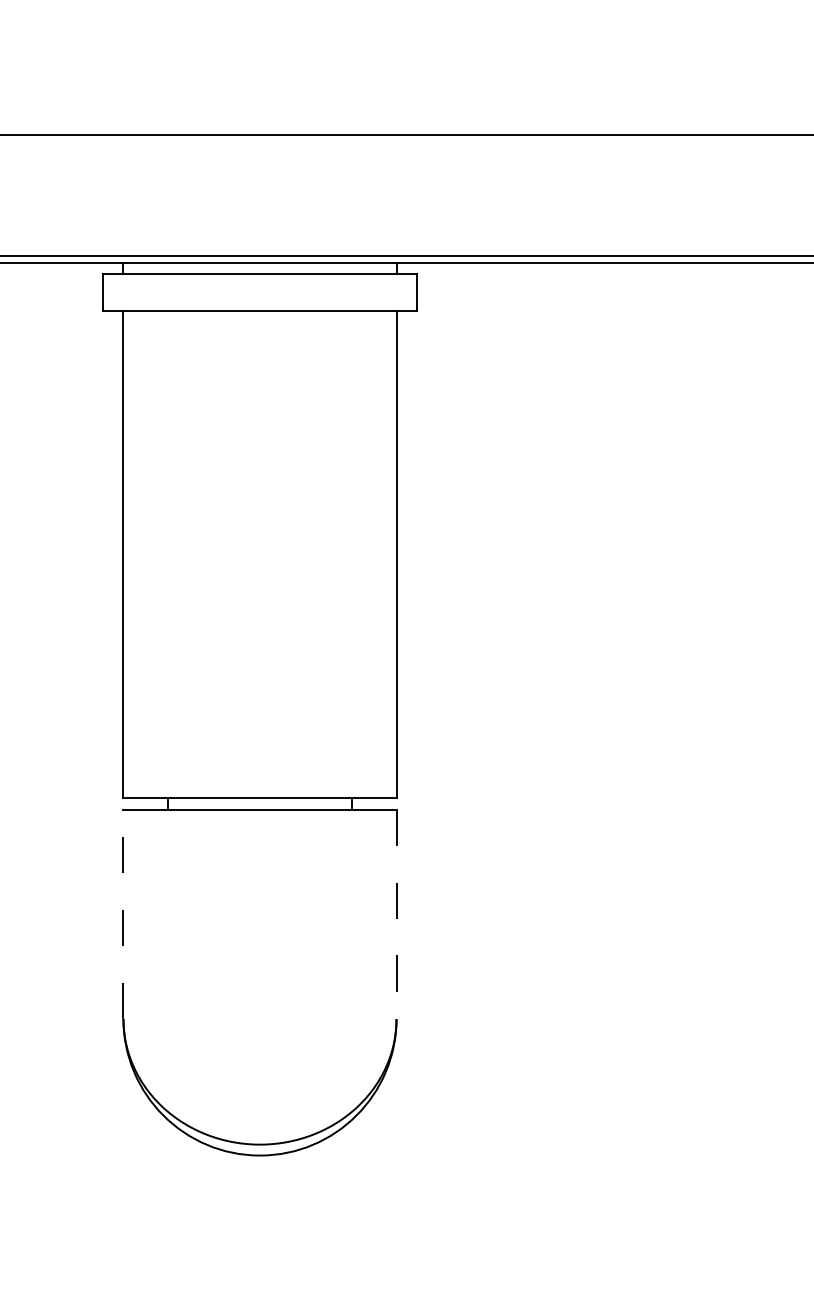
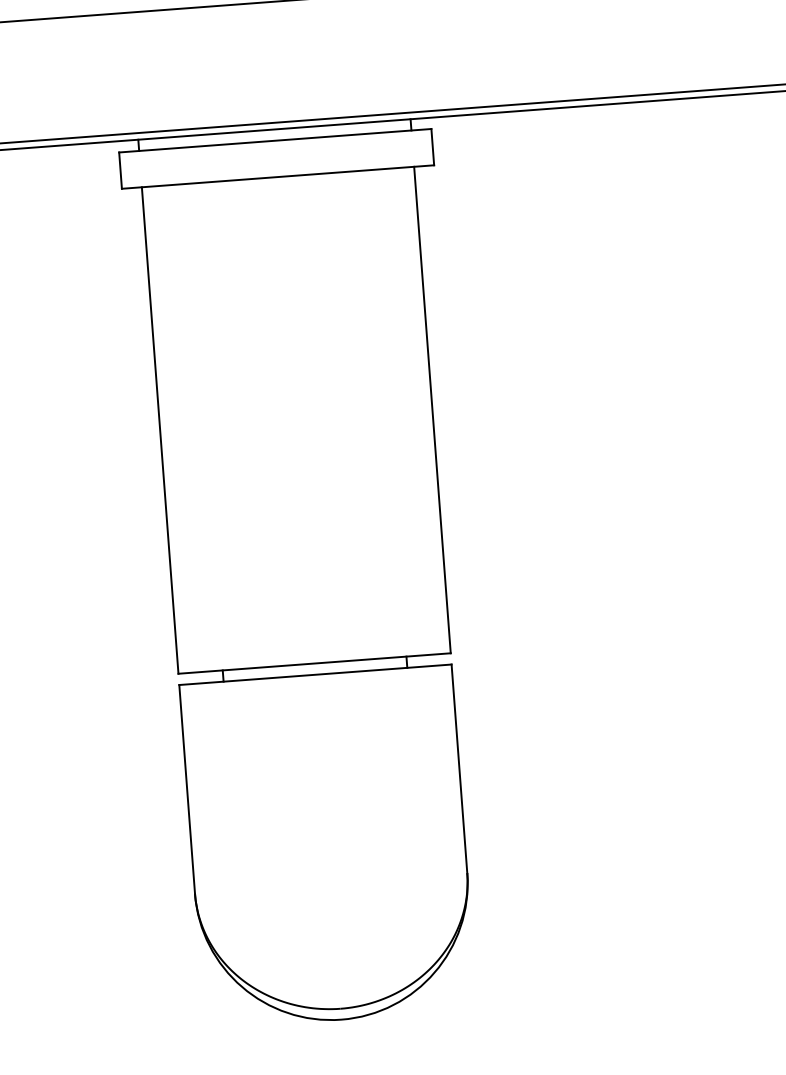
line: (123, 914) -> (187, 789), dashed -> solid
line: (396, 914) -> (459, 769), dashed -> solid

